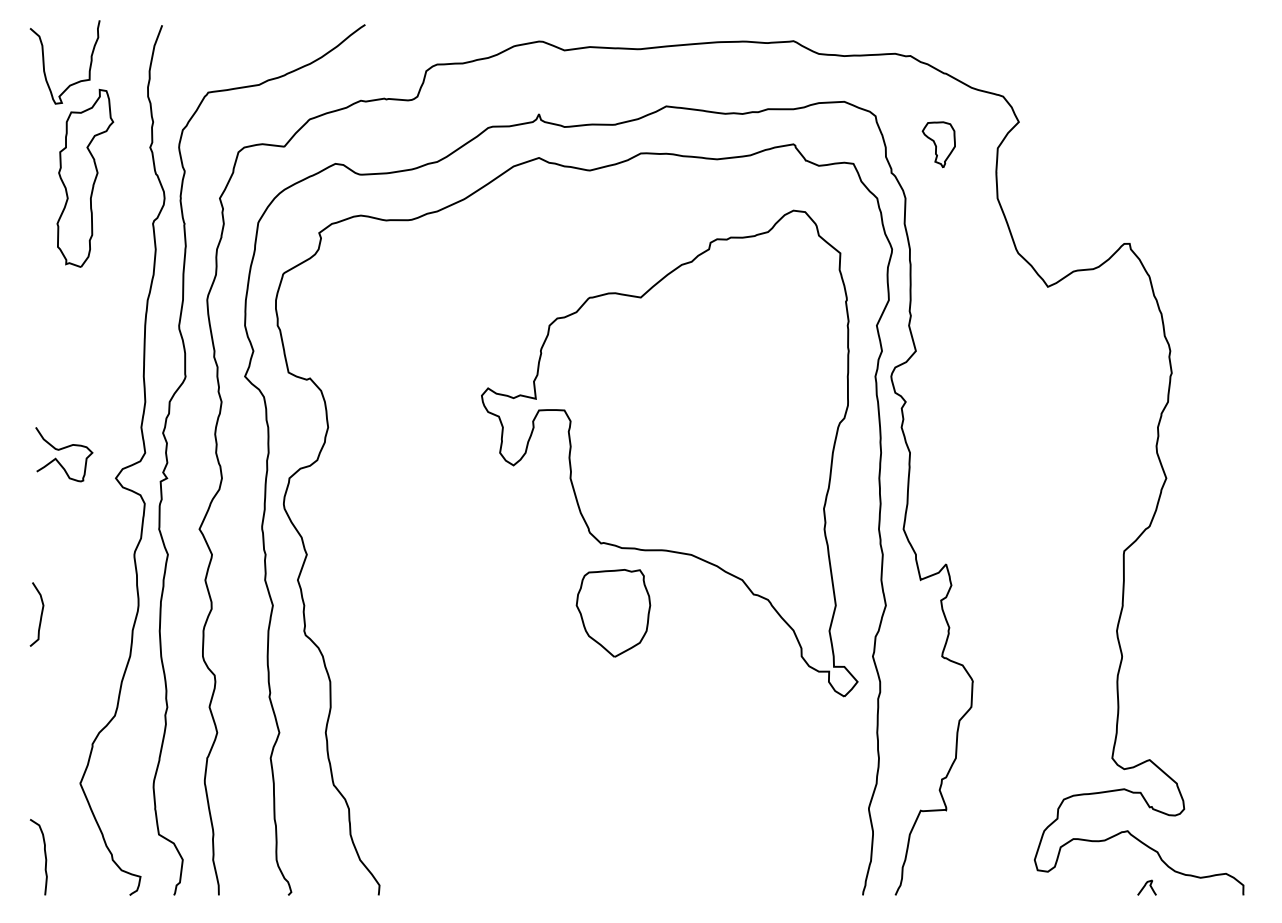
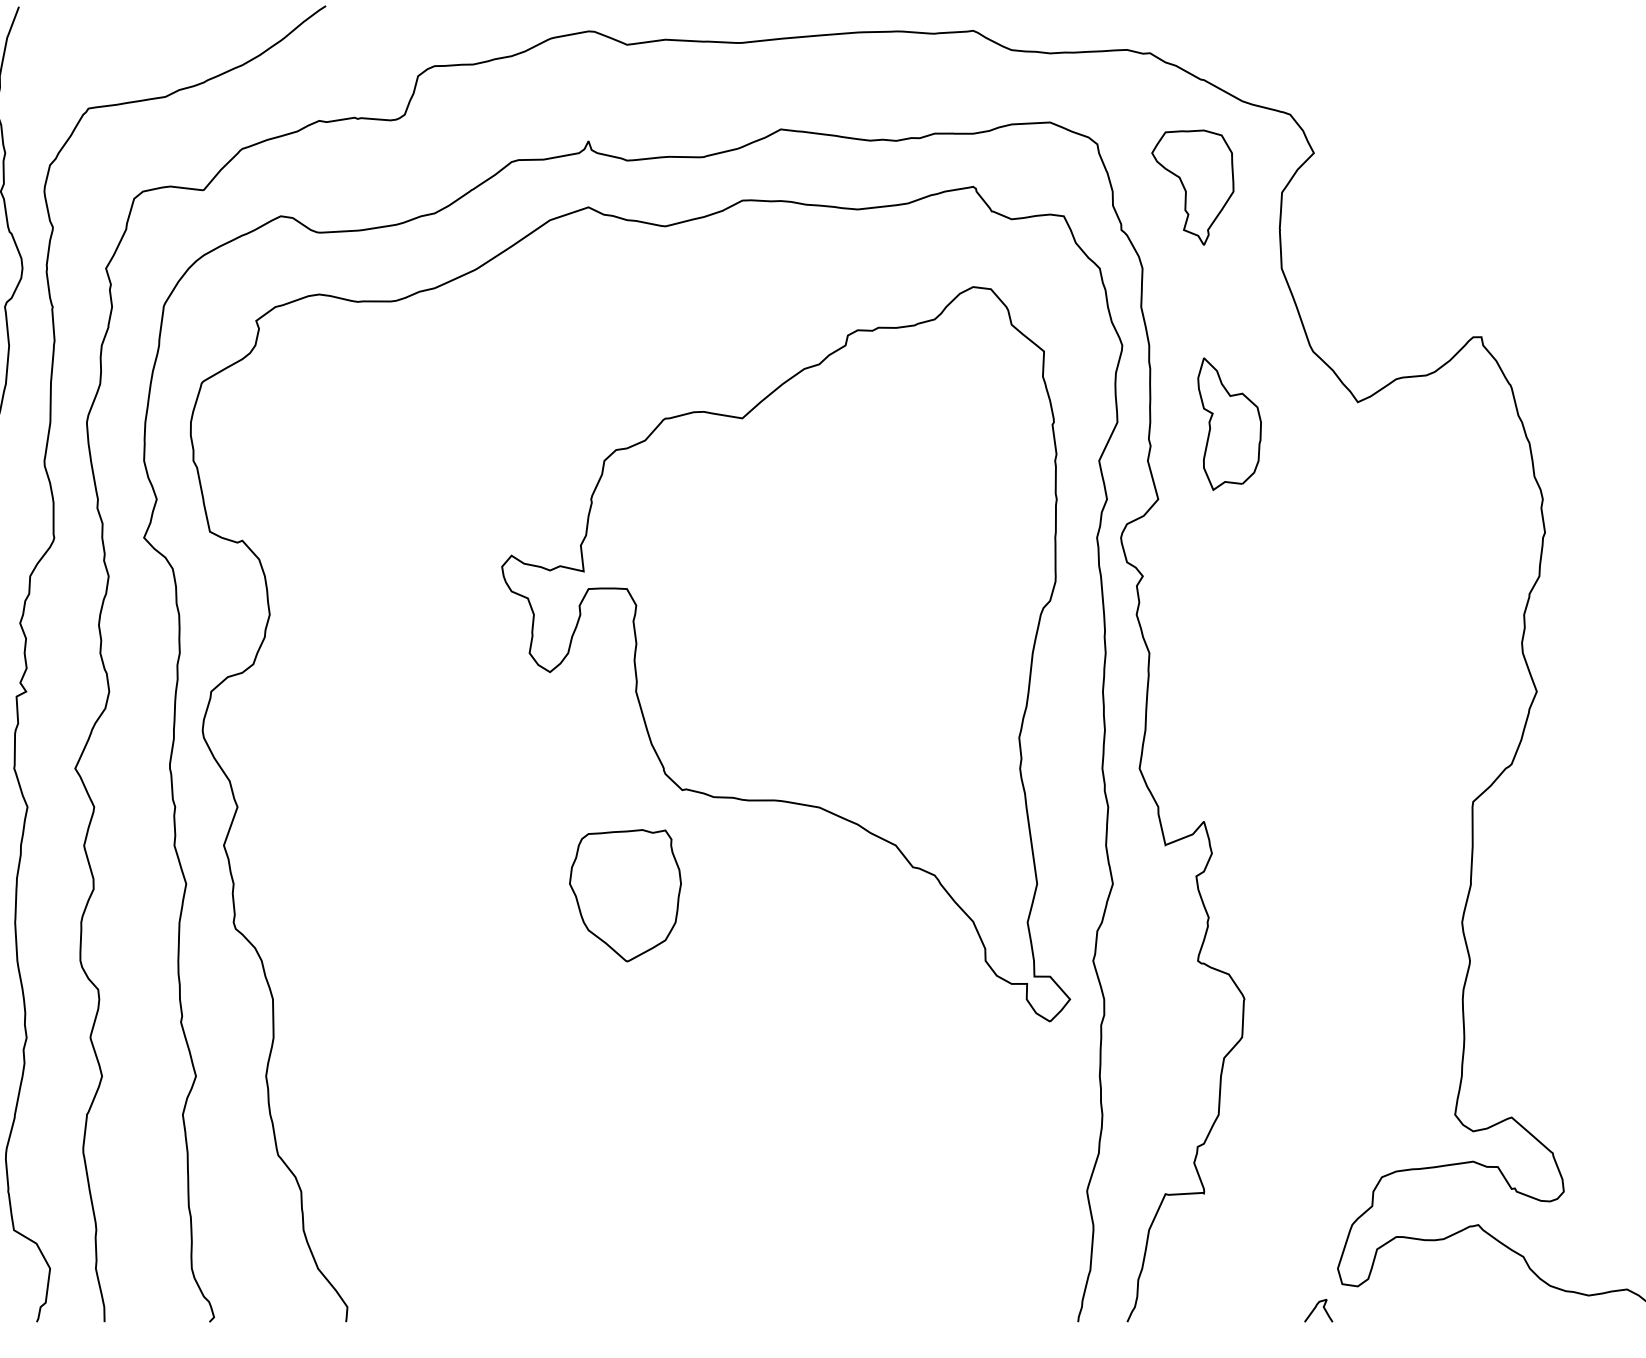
part: (938, 144) -> (1192, 187), size x1.67
part: (962, 301) -> (1228, 424), added
part: (613, 613) -> (625, 896), moved
curve: (1145, 886) -> (1316, 1308), moved

